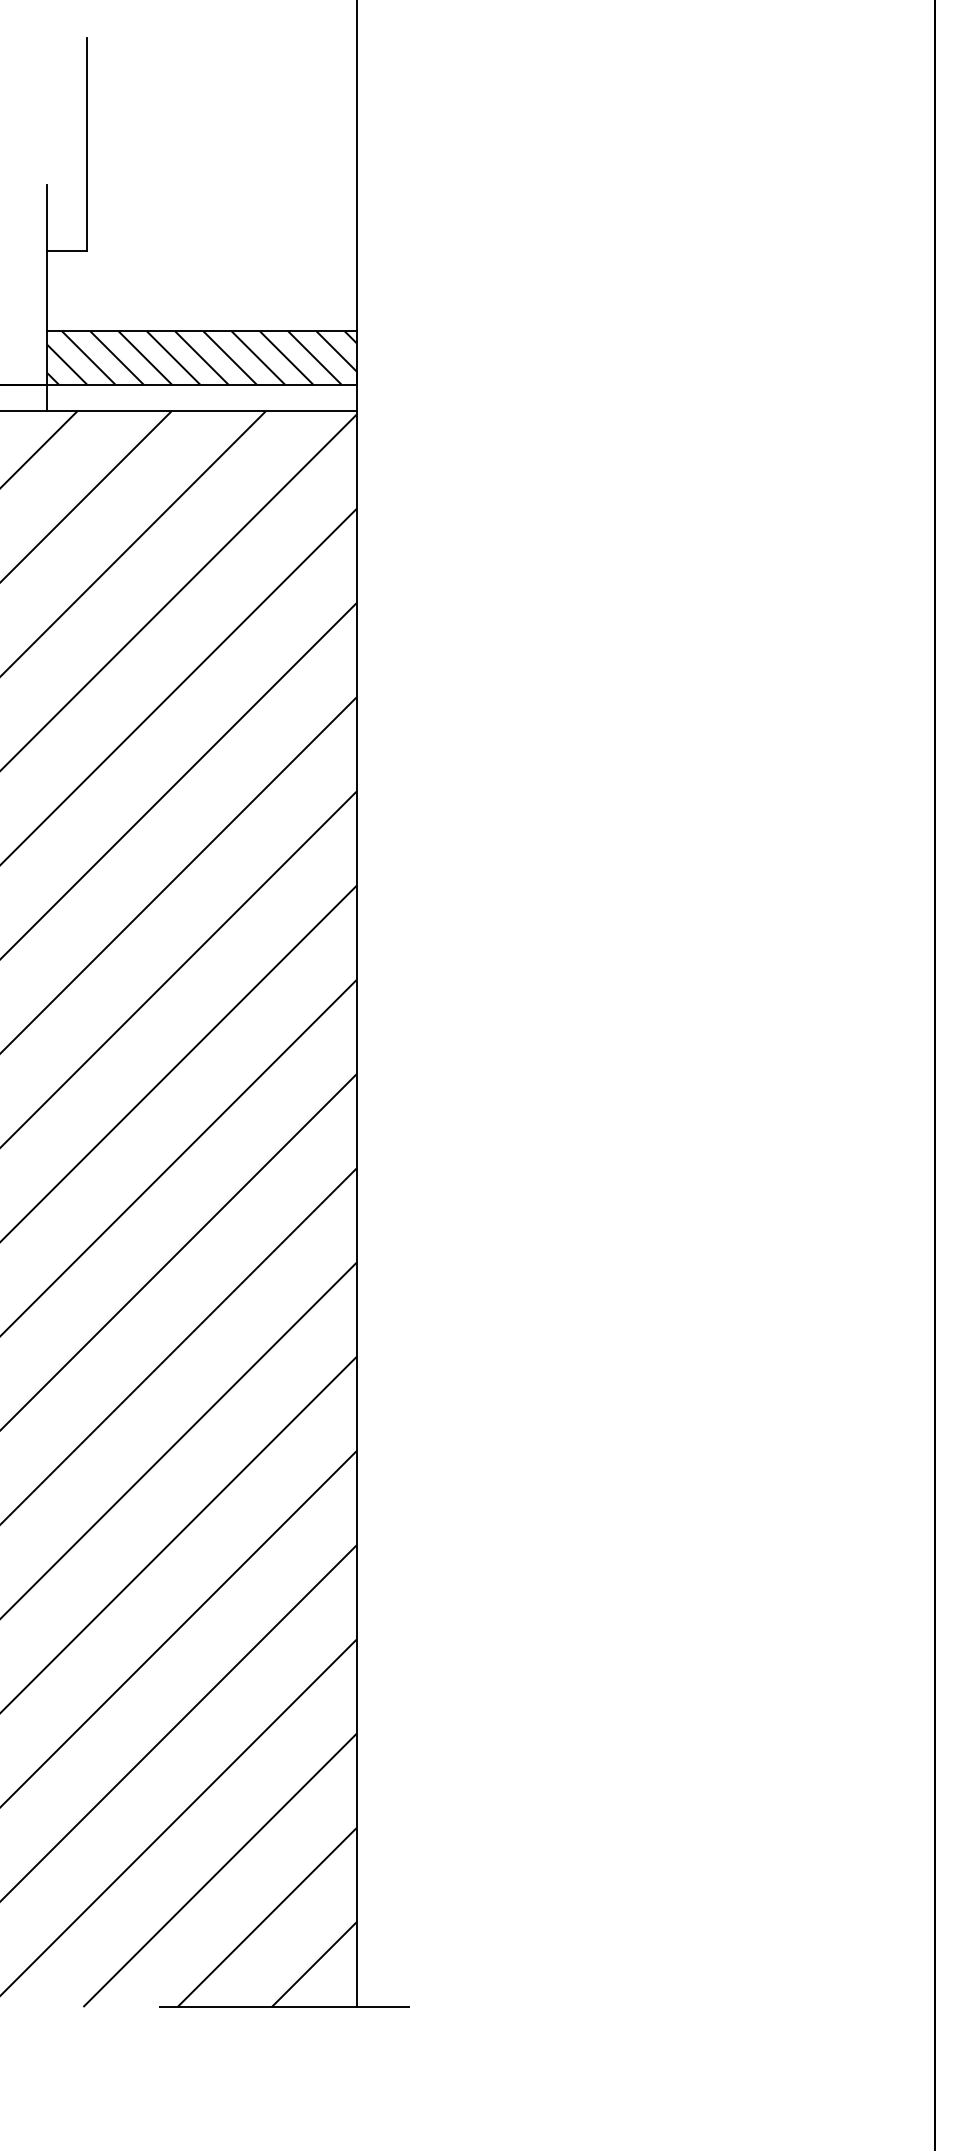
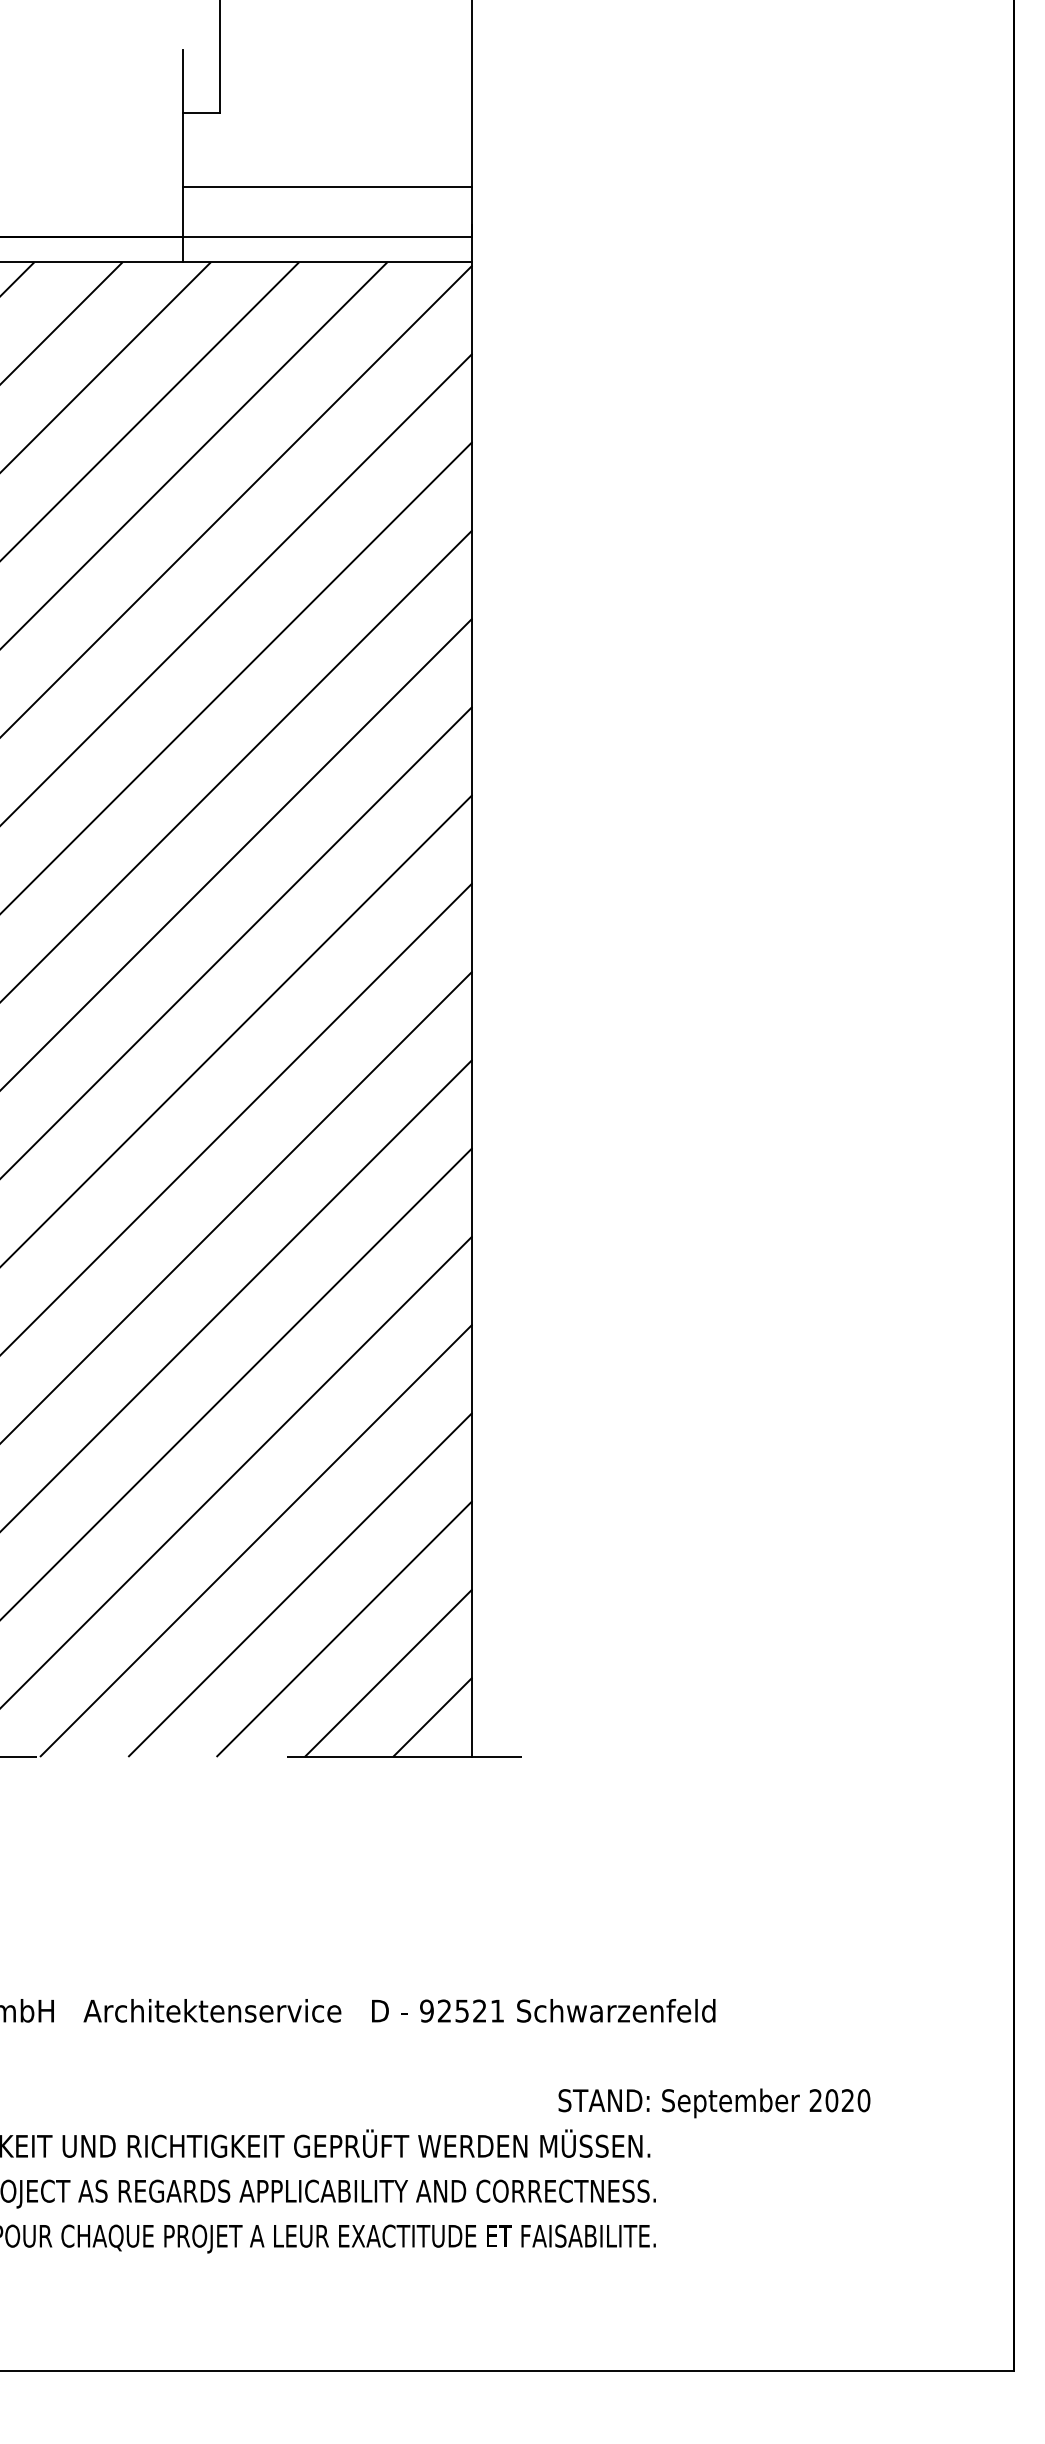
hatch: (201, 358) -> (327, 212), removed

